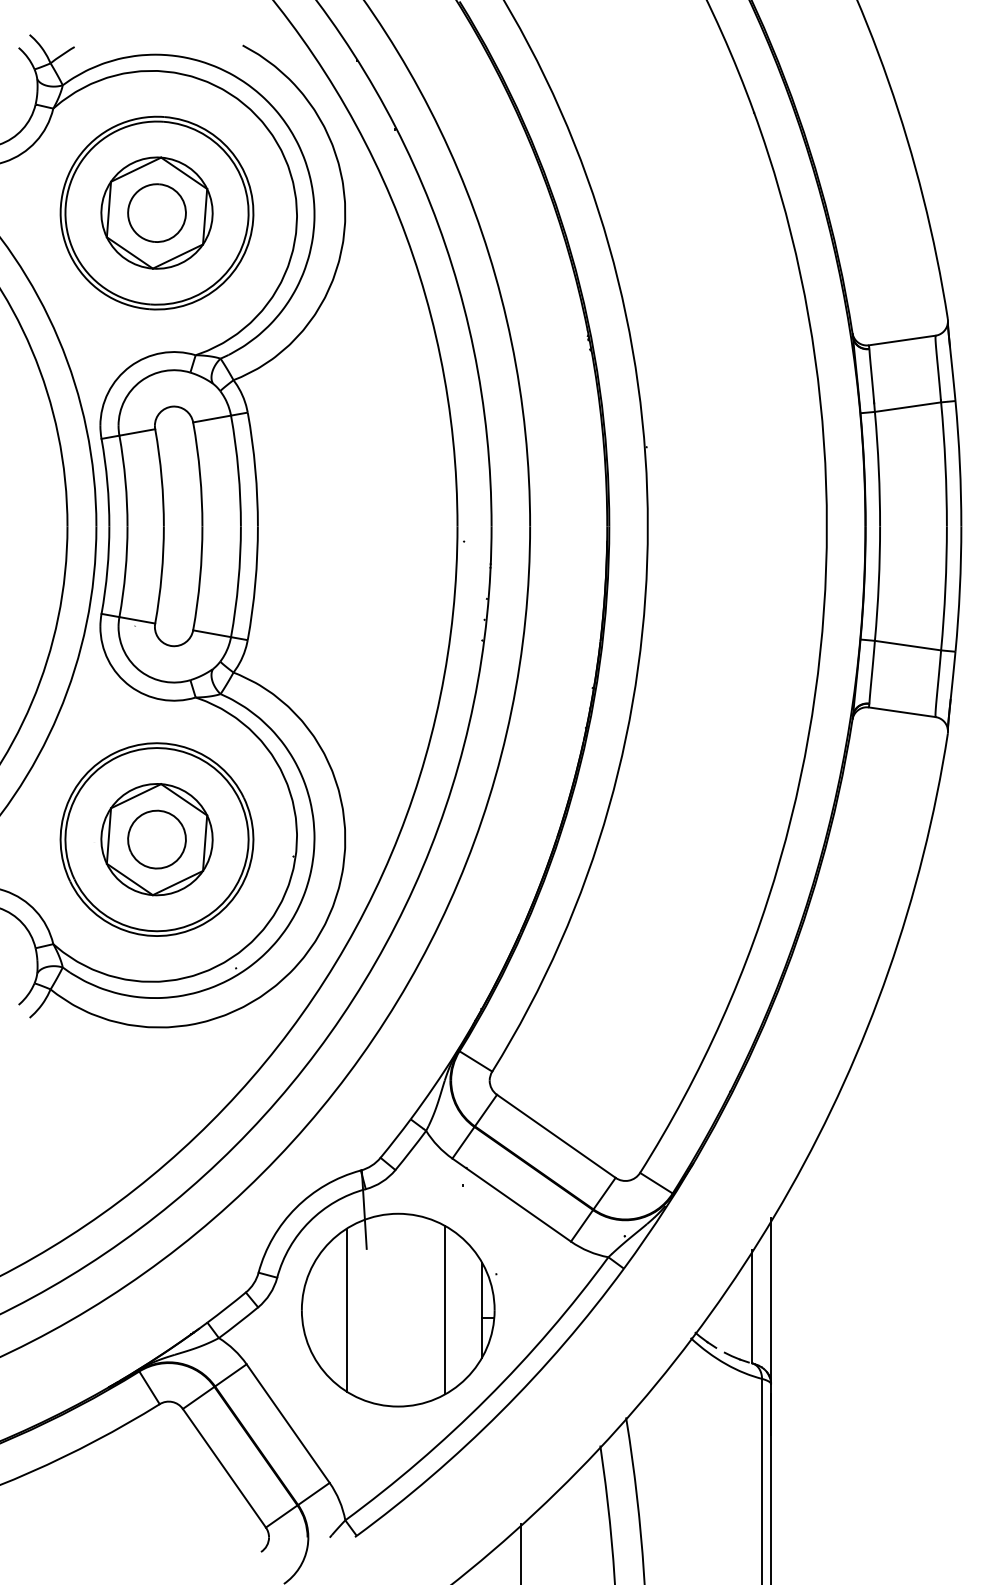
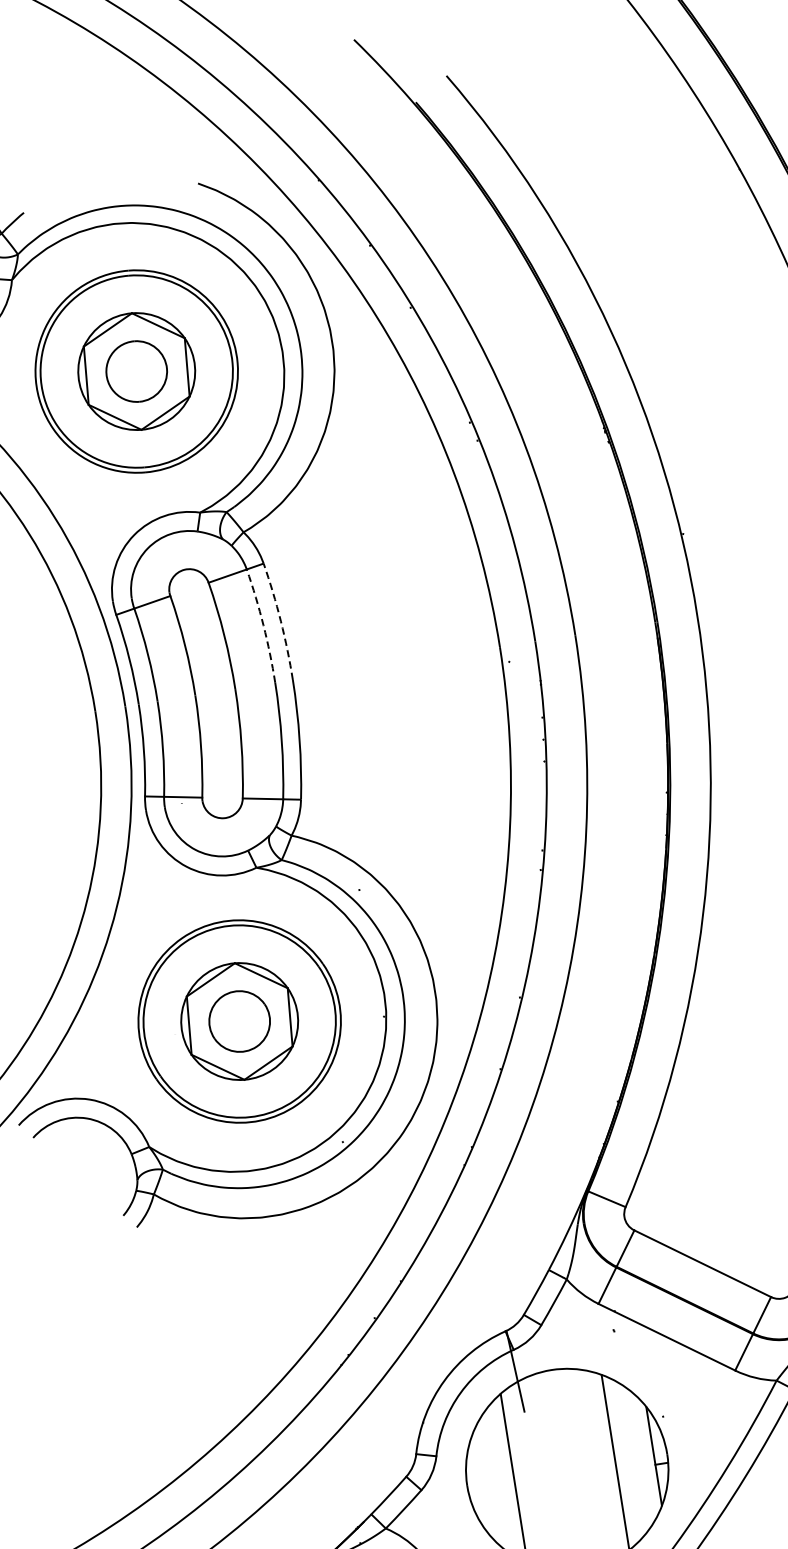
arc: (255, 469) -> (281, 621), solid -> dashed
arc: (238, 470) -> (263, 625), solid -> dashed

